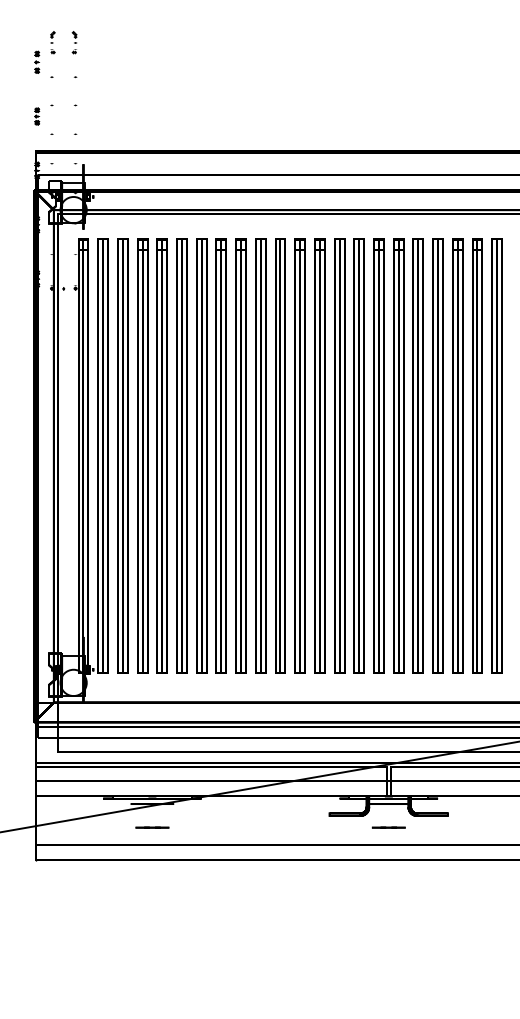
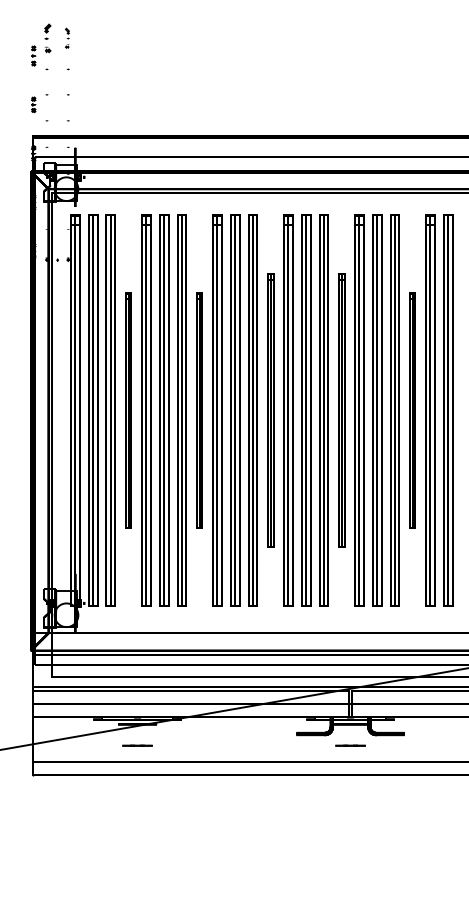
part: (52, 41) -> (47, 37), size x1.4
part: (142, 455) -> (128, 410), size x0.6
part: (221, 455) -> (199, 410), size x0.6
part: (299, 455) -> (270, 410), size x0.7
part: (378, 455) -> (341, 410), size x0.7
part: (457, 455) -> (412, 410), size x0.6

